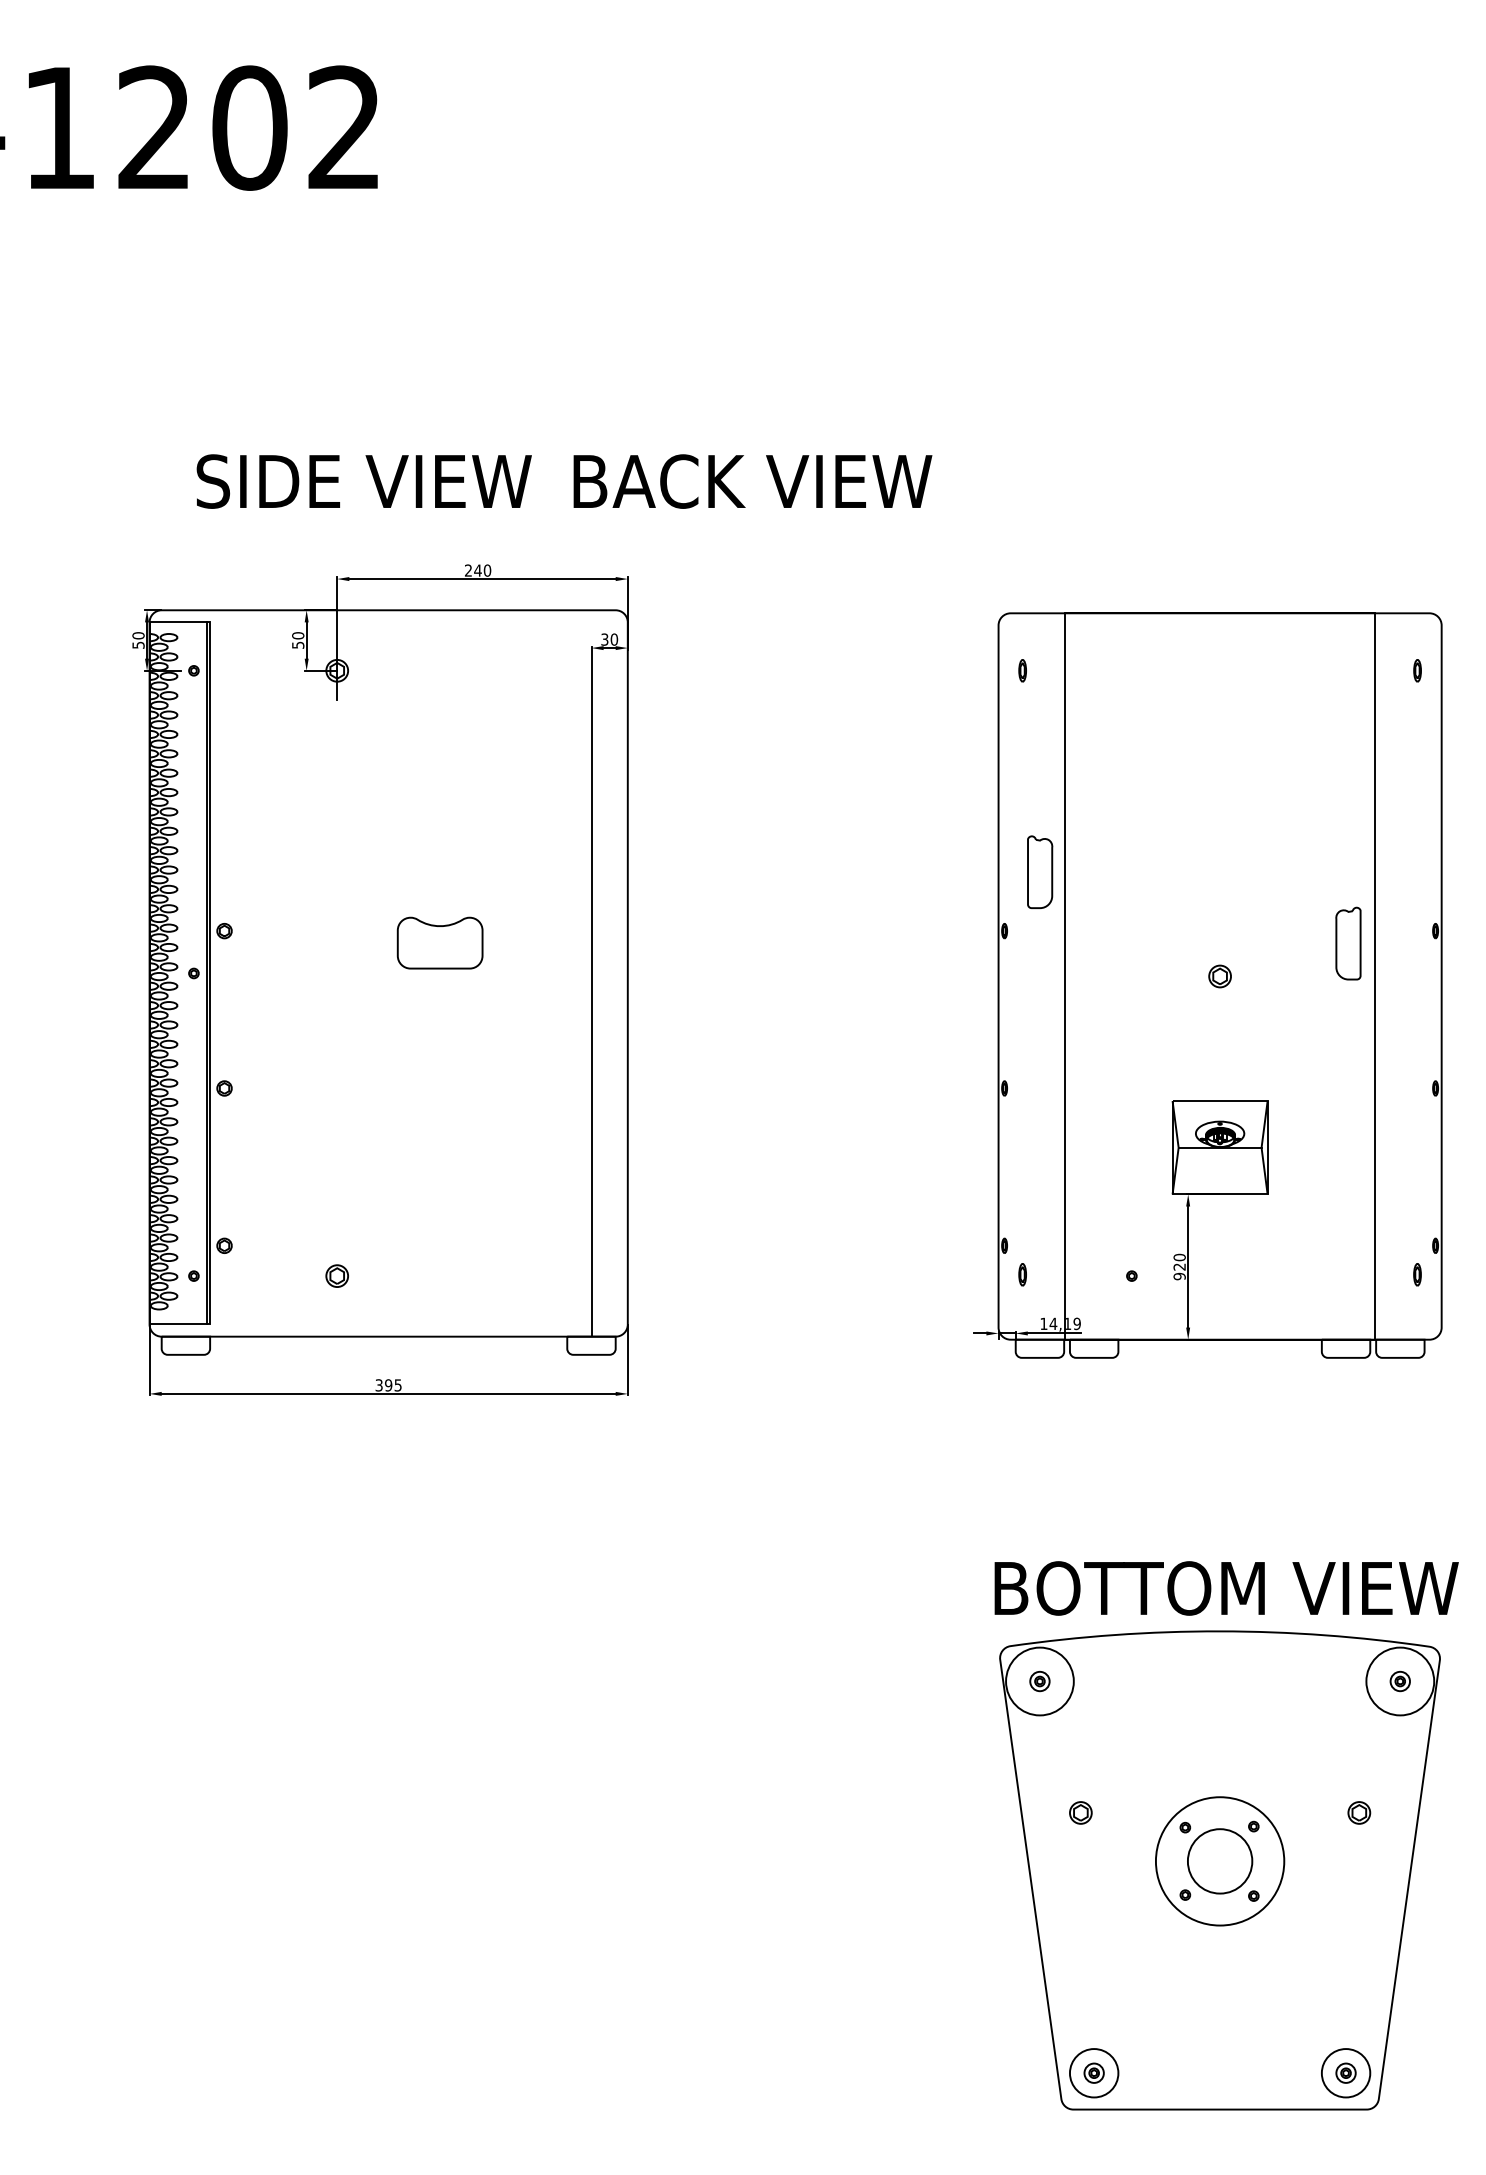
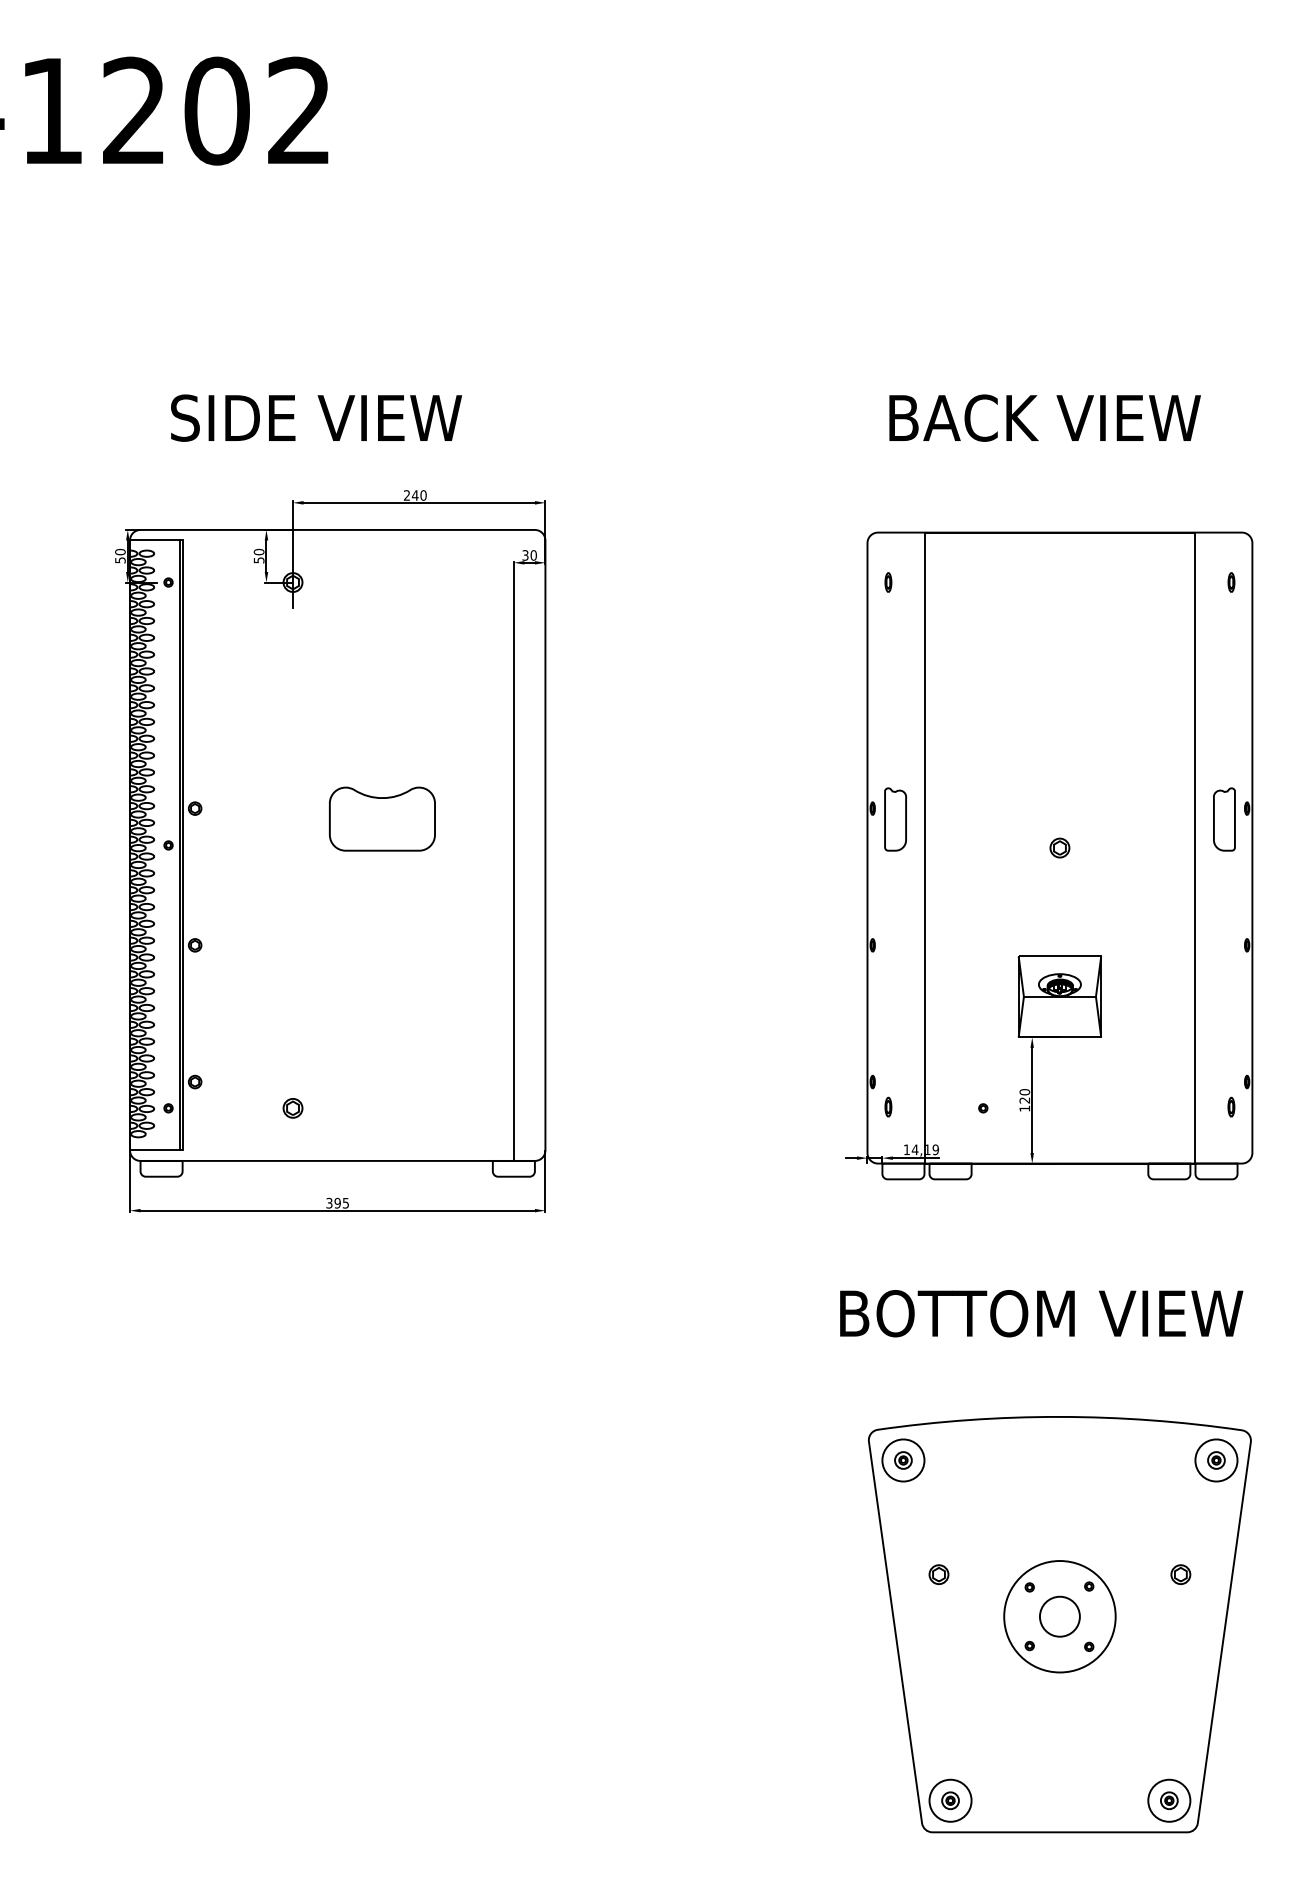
text: (752, 480) -> (1044, 417), moved
part: (1040, 872) -> (895, 819), moved
part: (440, 942) -> (382, 818), size x1.43
part: (1348, 943) -> (1224, 819), moved
text: (1179, 1276) -> (1024, 1108), 920 -> 120
text: (1226, 1588) -> (1041, 1313), moved
circle: (1040, 1681) -> (903, 1460), size x0.71
circle: (1400, 1681) -> (1216, 1460), size x0.71
circle: (1219, 1861) -> (1059, 1616), size x0.71

